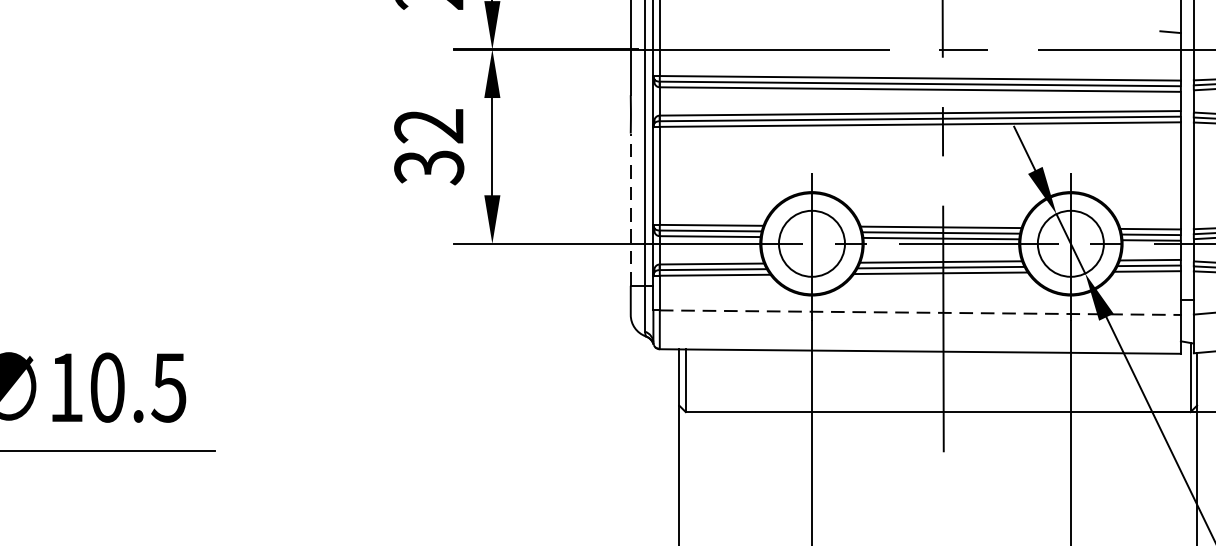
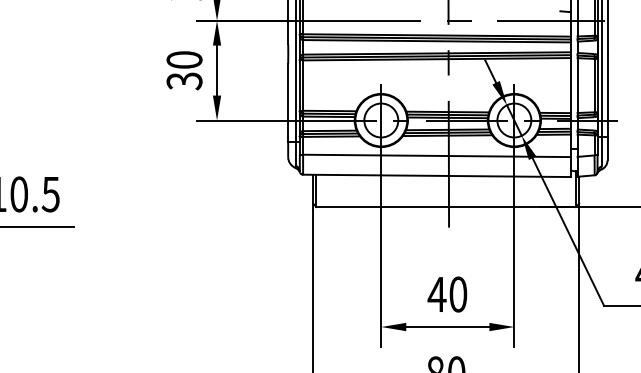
text: (429, 125) -> (184, 59), 32 -> 30
line: (631, 208) -> (288, 102), dashed -> solid
line: (921, 311) -> (437, 155), dashed -> solid

